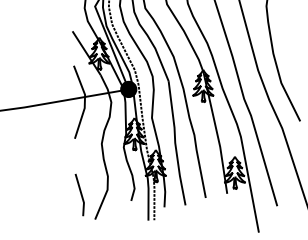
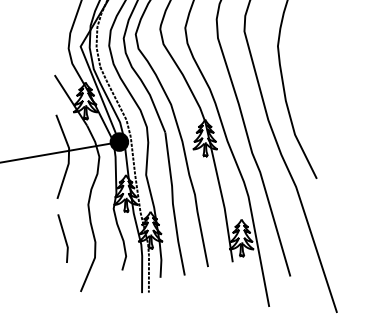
line: (81, 194) -> (64, 238), moved

